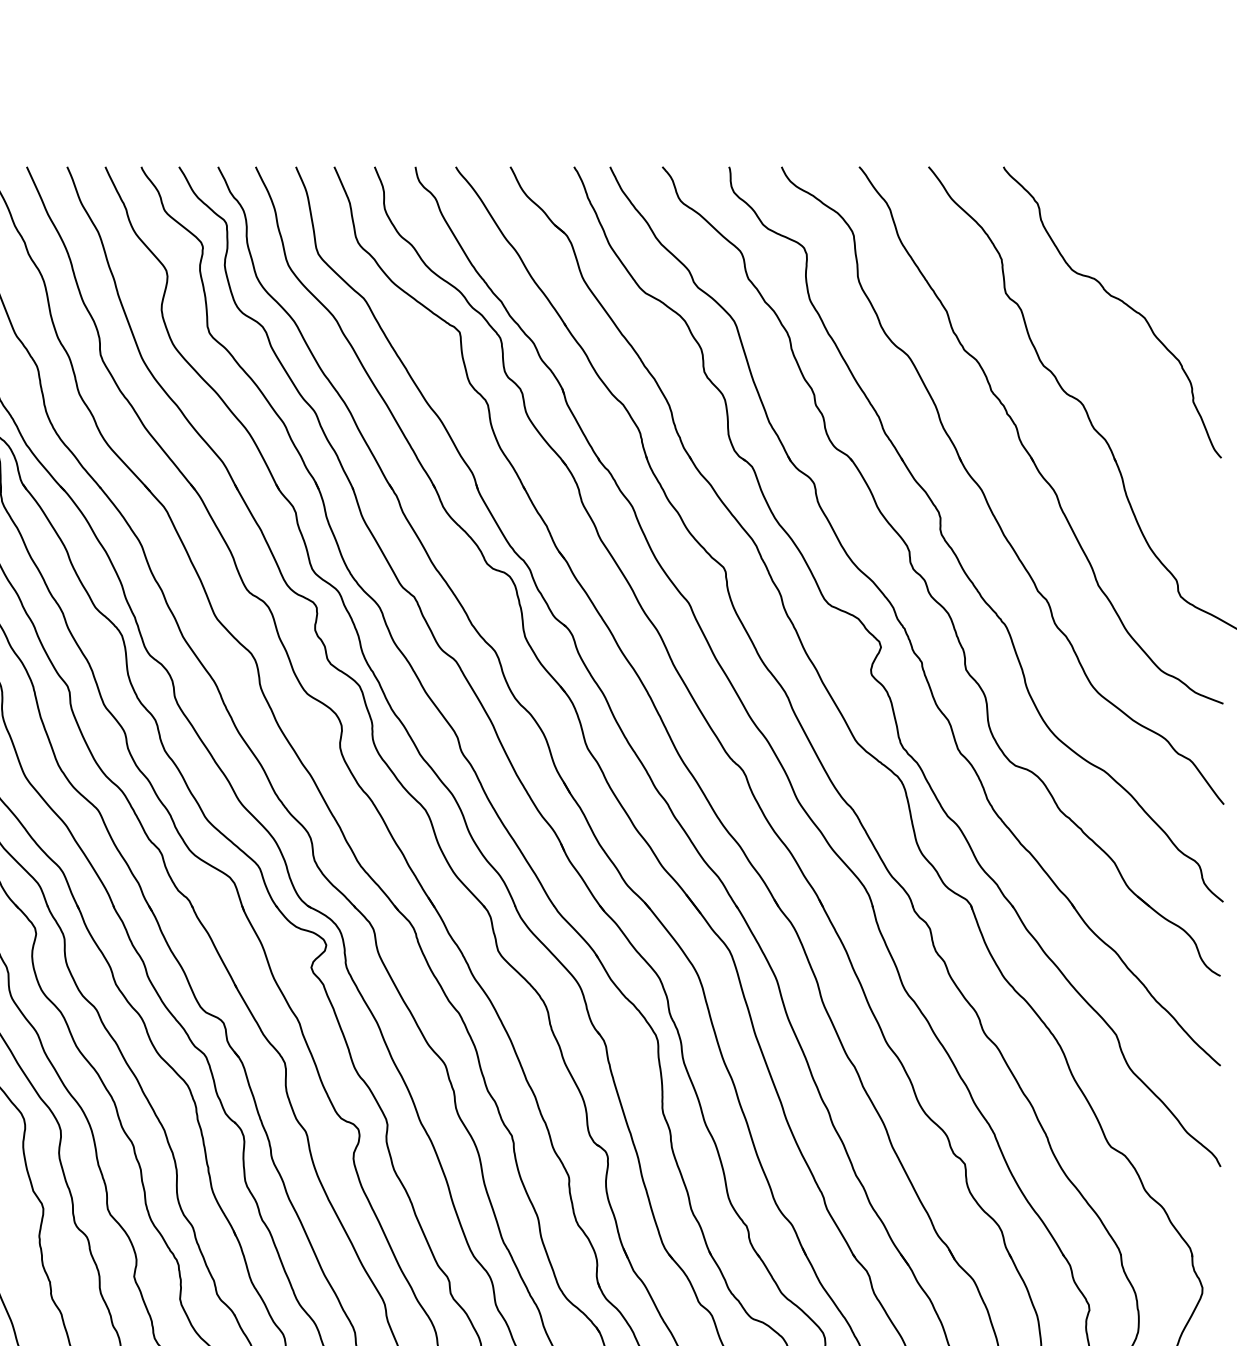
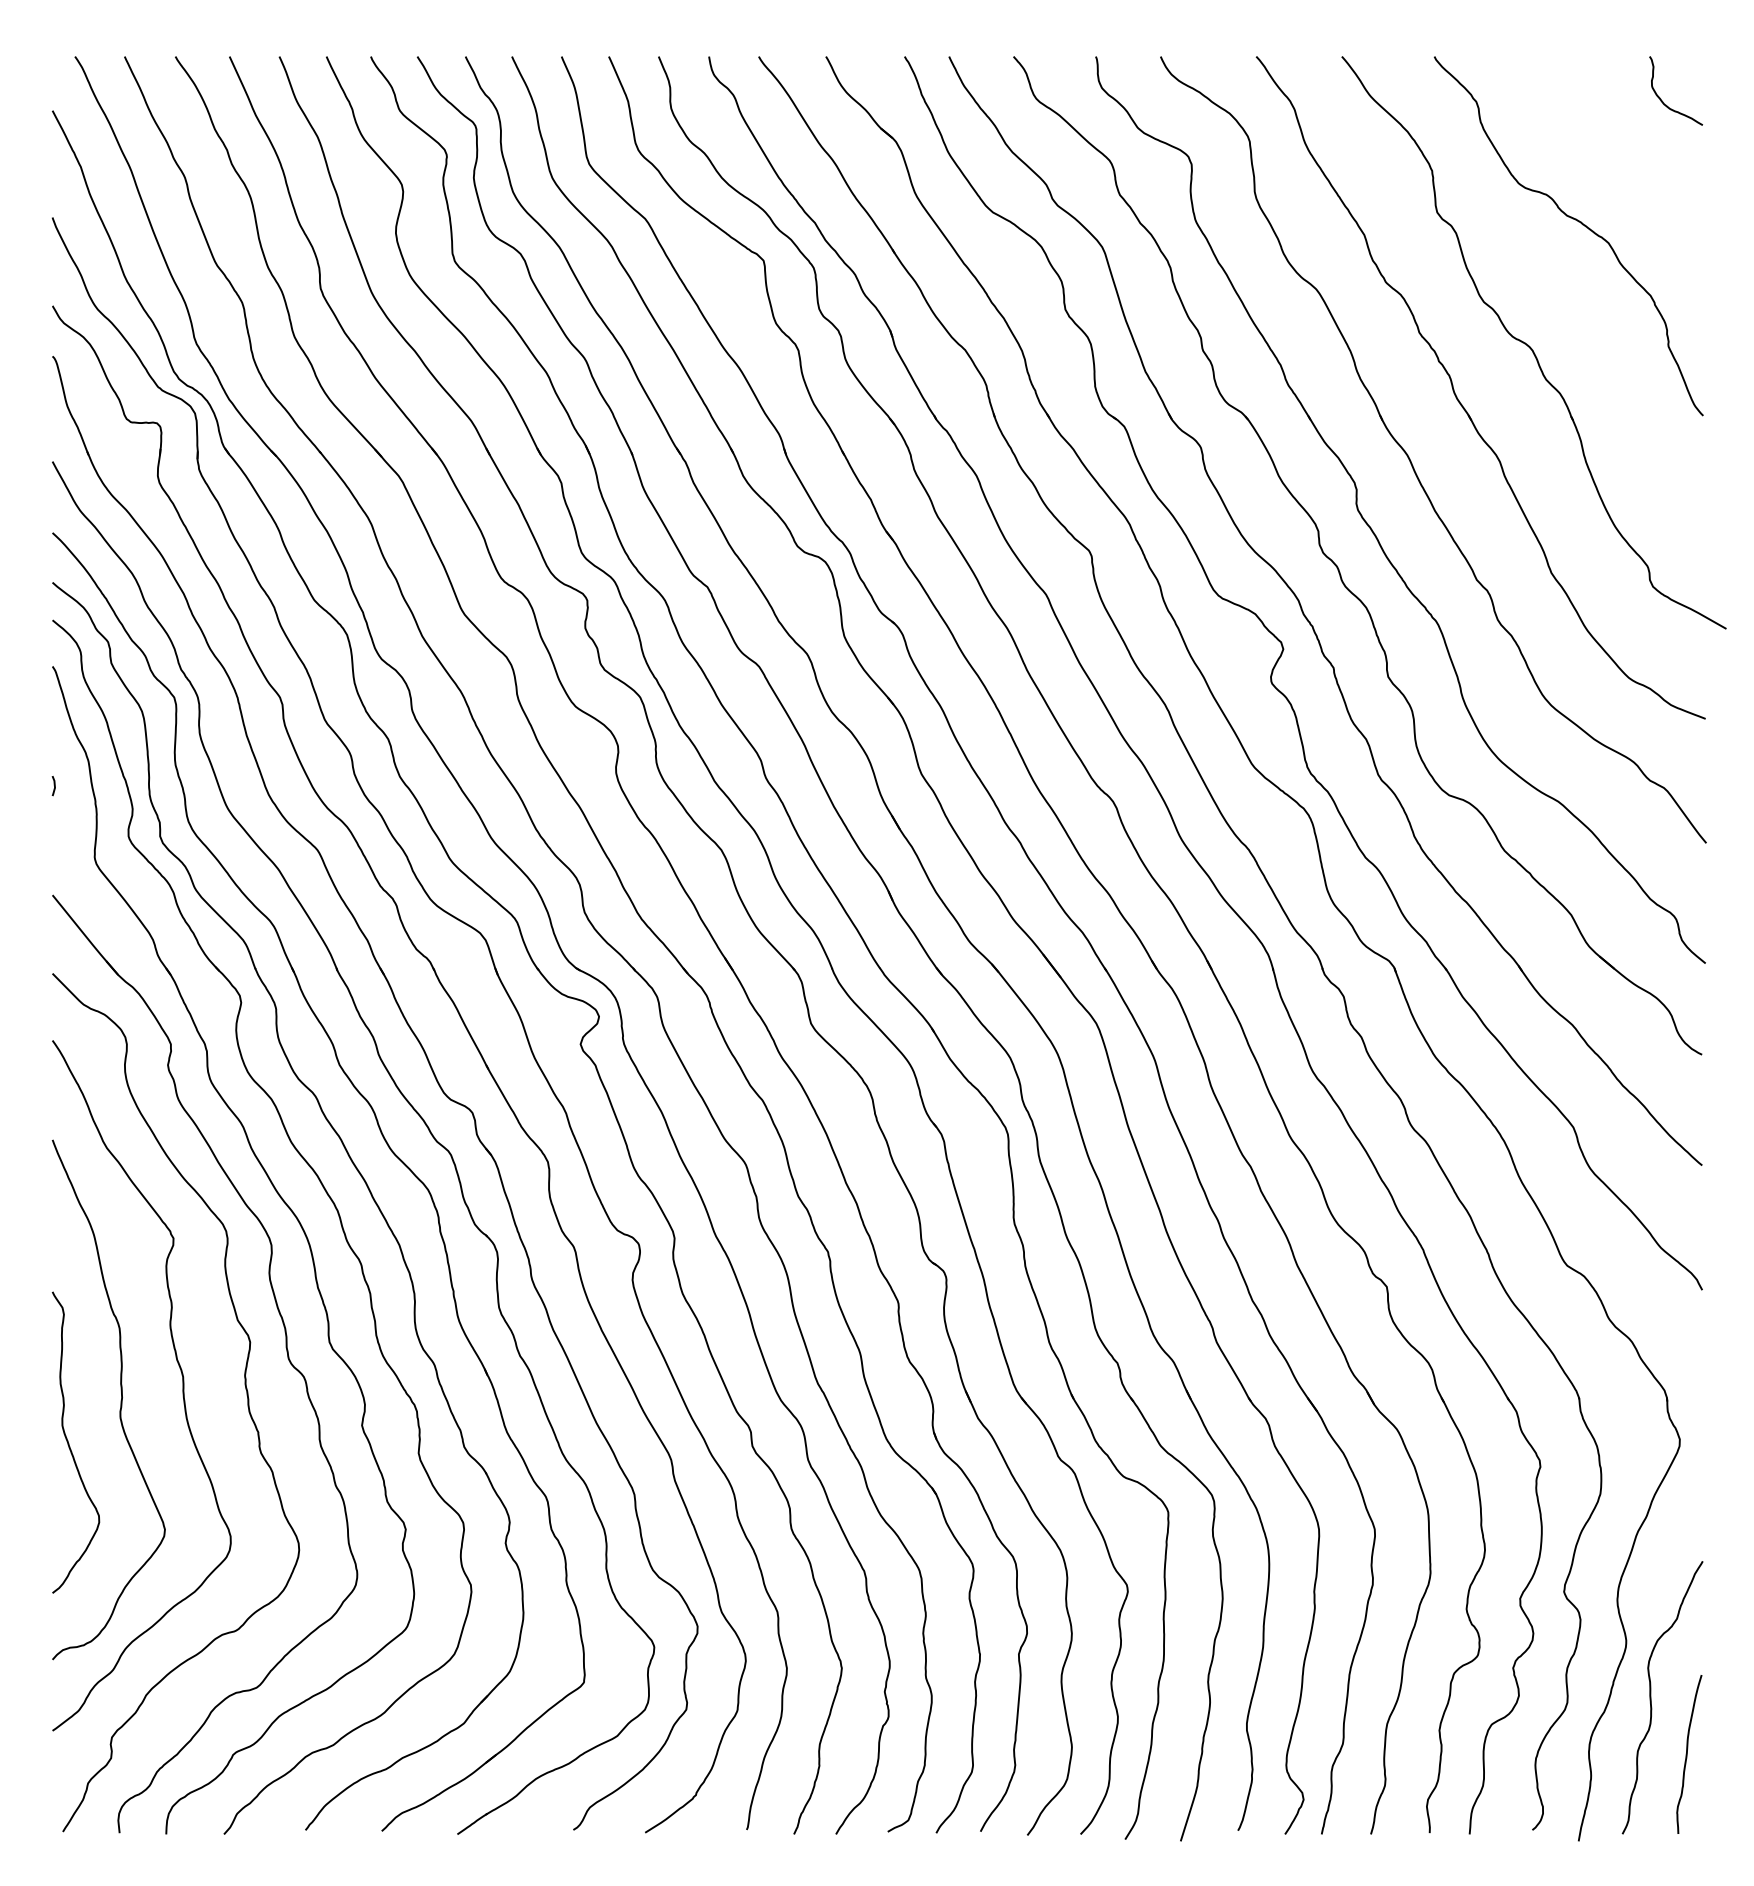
curve: (1189, 203) -> (1663, 101), added

